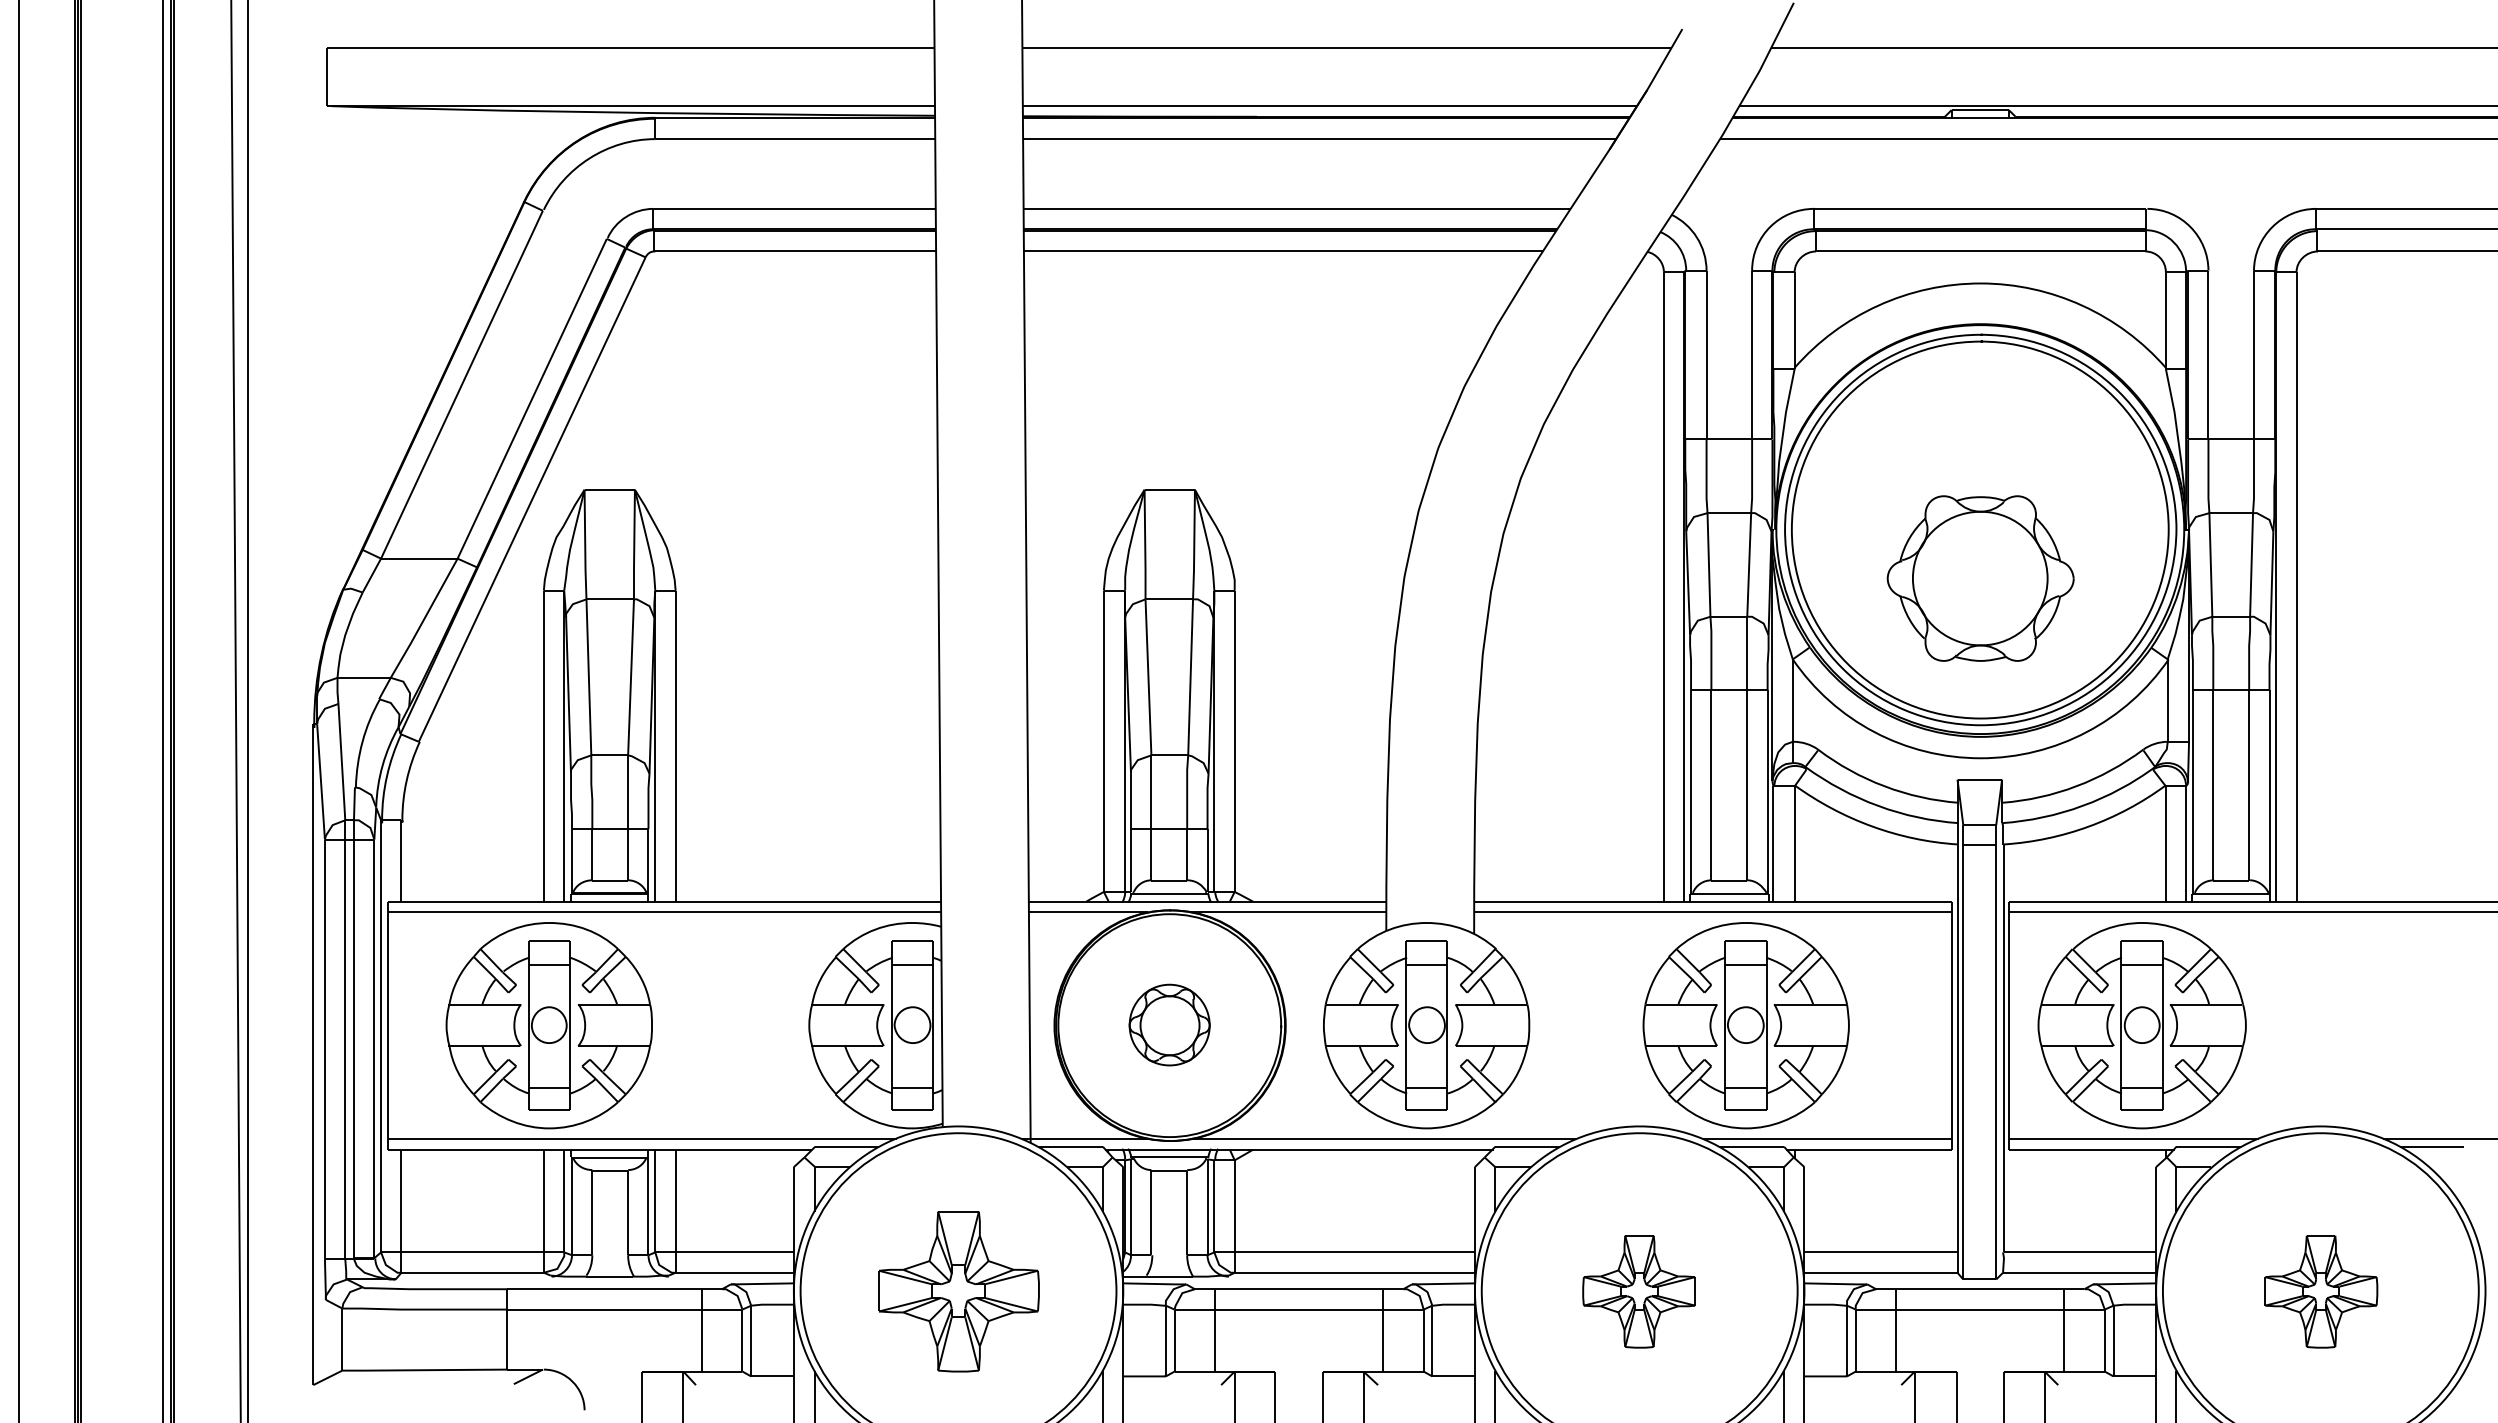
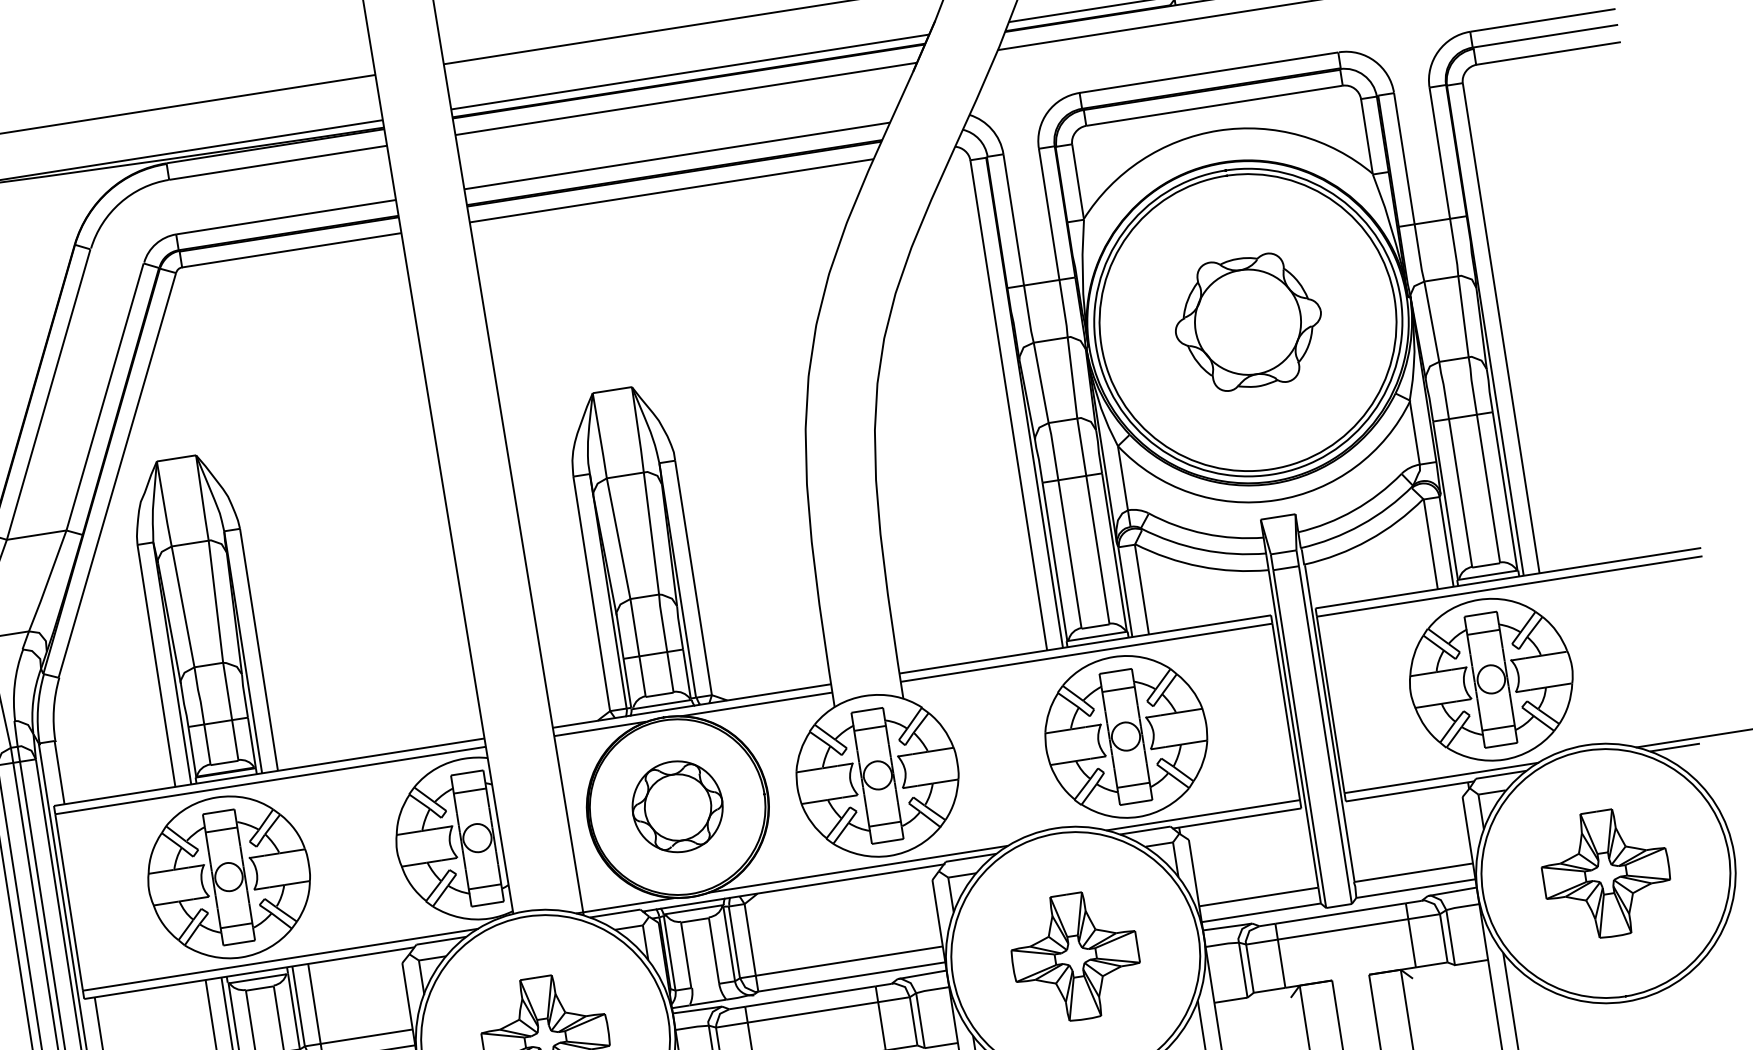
part: (1980, 578) -> (1248, 322), moved
part: (1169, 1024) -> (677, 806), size x1.43
part: (548, 1025) -> (228, 877), moved
part: (2141, 1025) -> (1490, 679), moved
part: (1638, 1291) -> (1074, 956), size x1.43
part: (2321, 1291) -> (1606, 873), size x1.43

